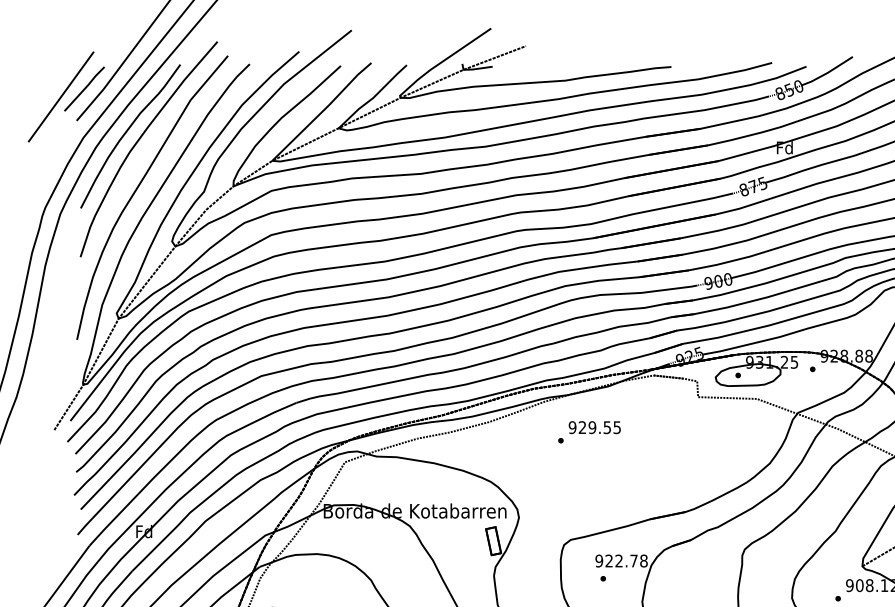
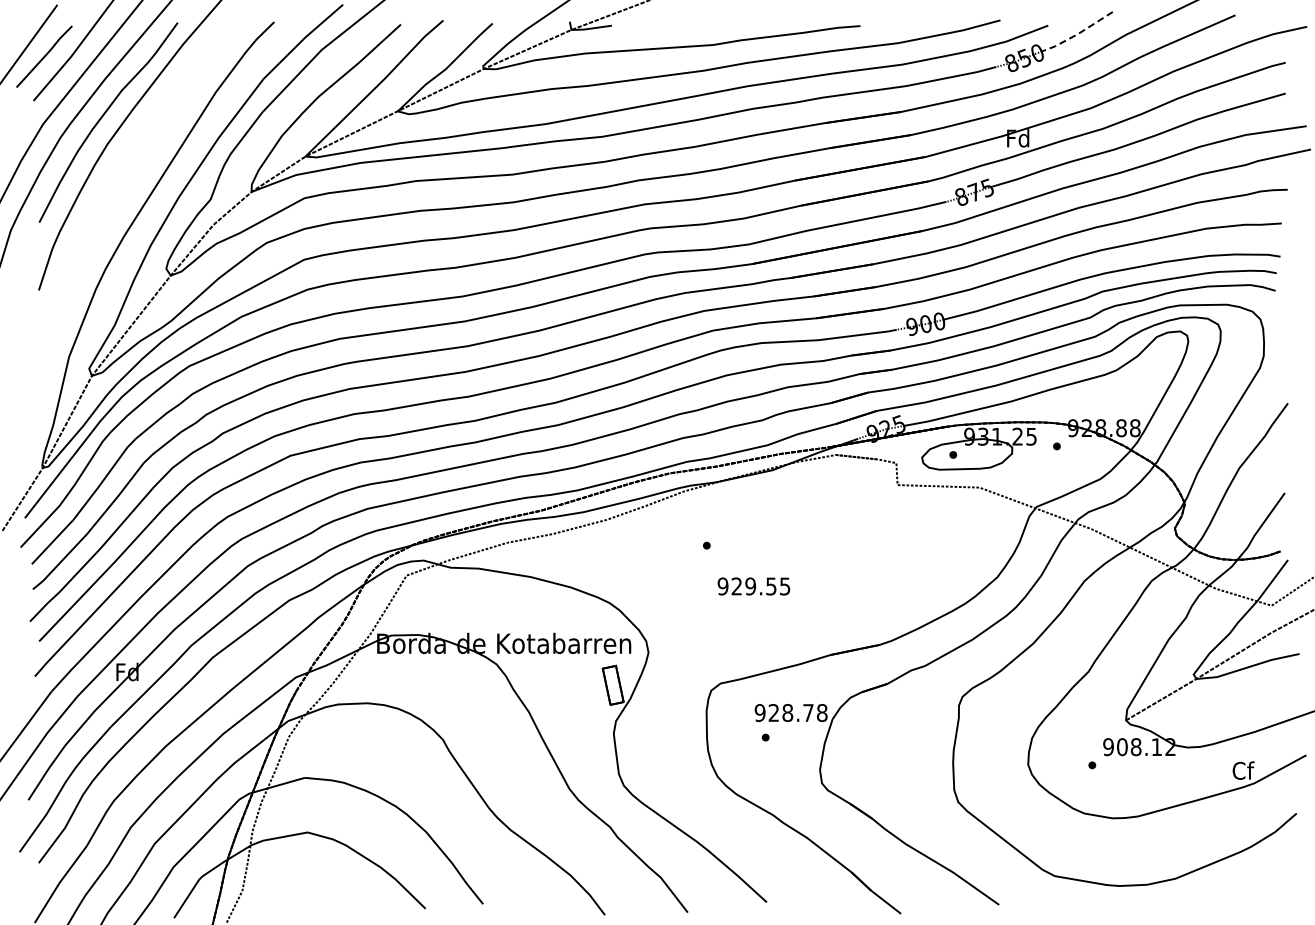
line: (827, 73) -> (1077, 34), solid -> dashed
curve: (137, 188) -> (118, 195), removed
text: (594, 427) -> (753, 586), moved
text: (618, 561) -> (787, 713), 922.78 -> 928.78

